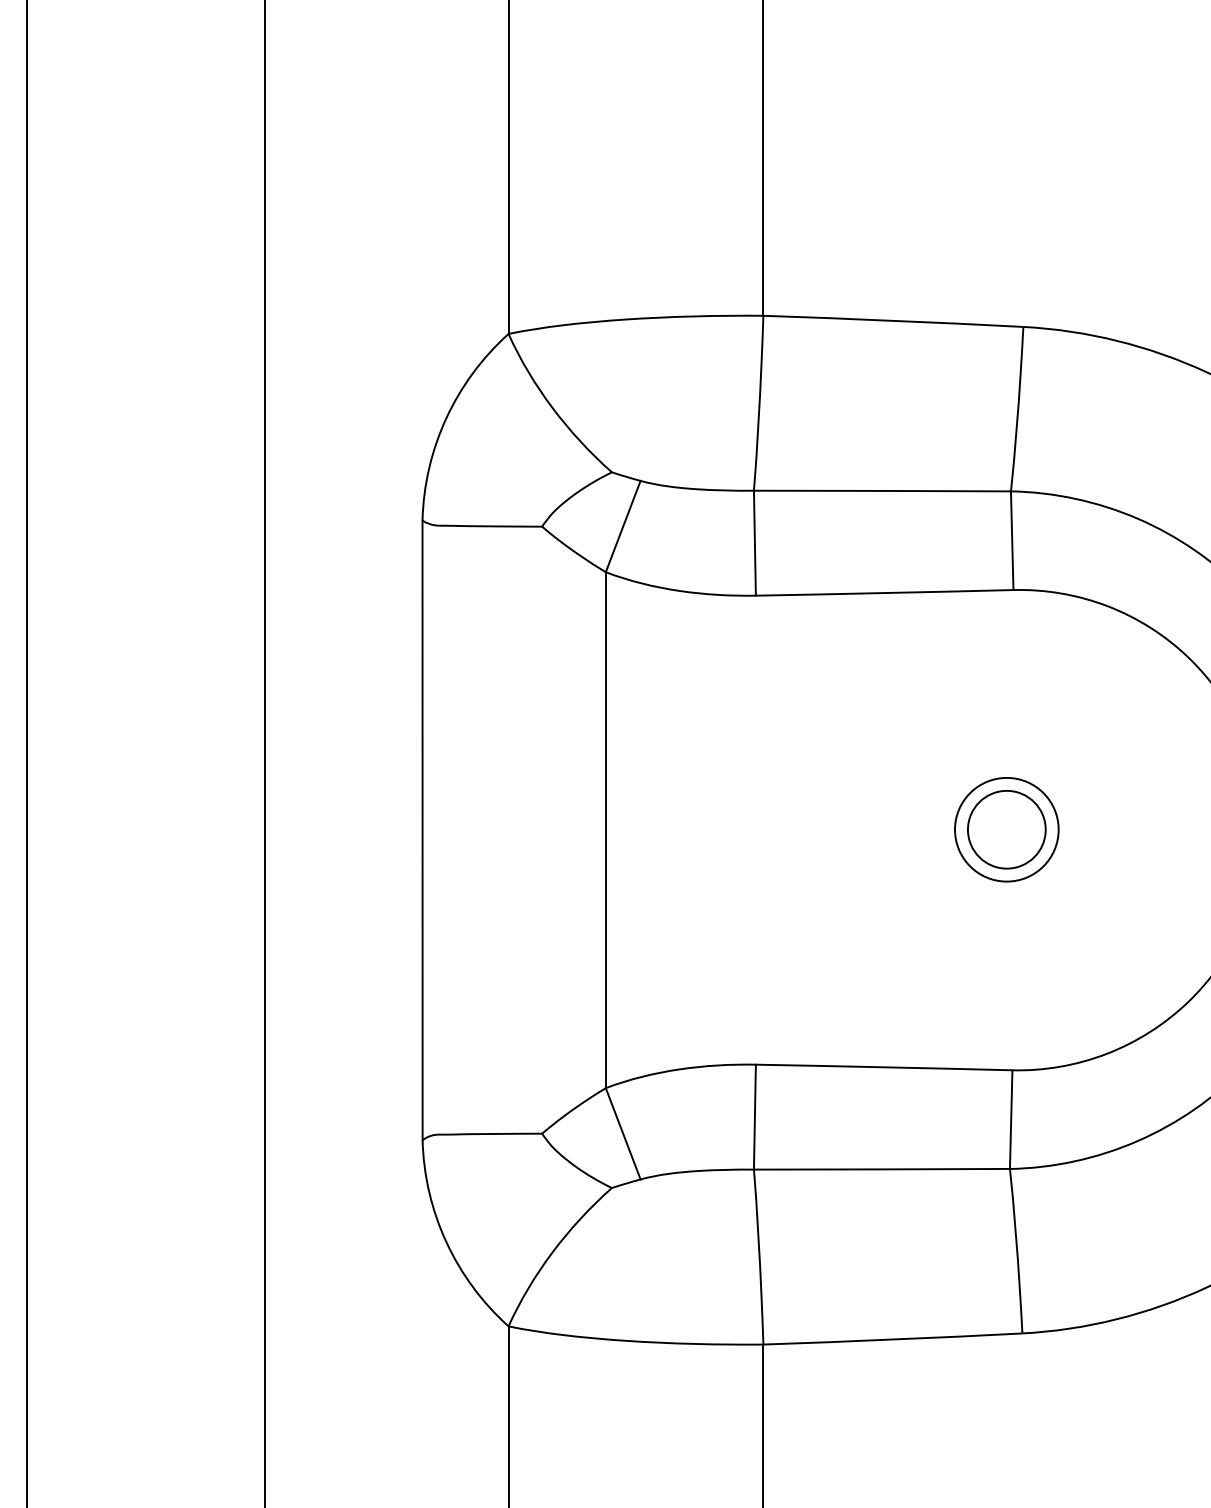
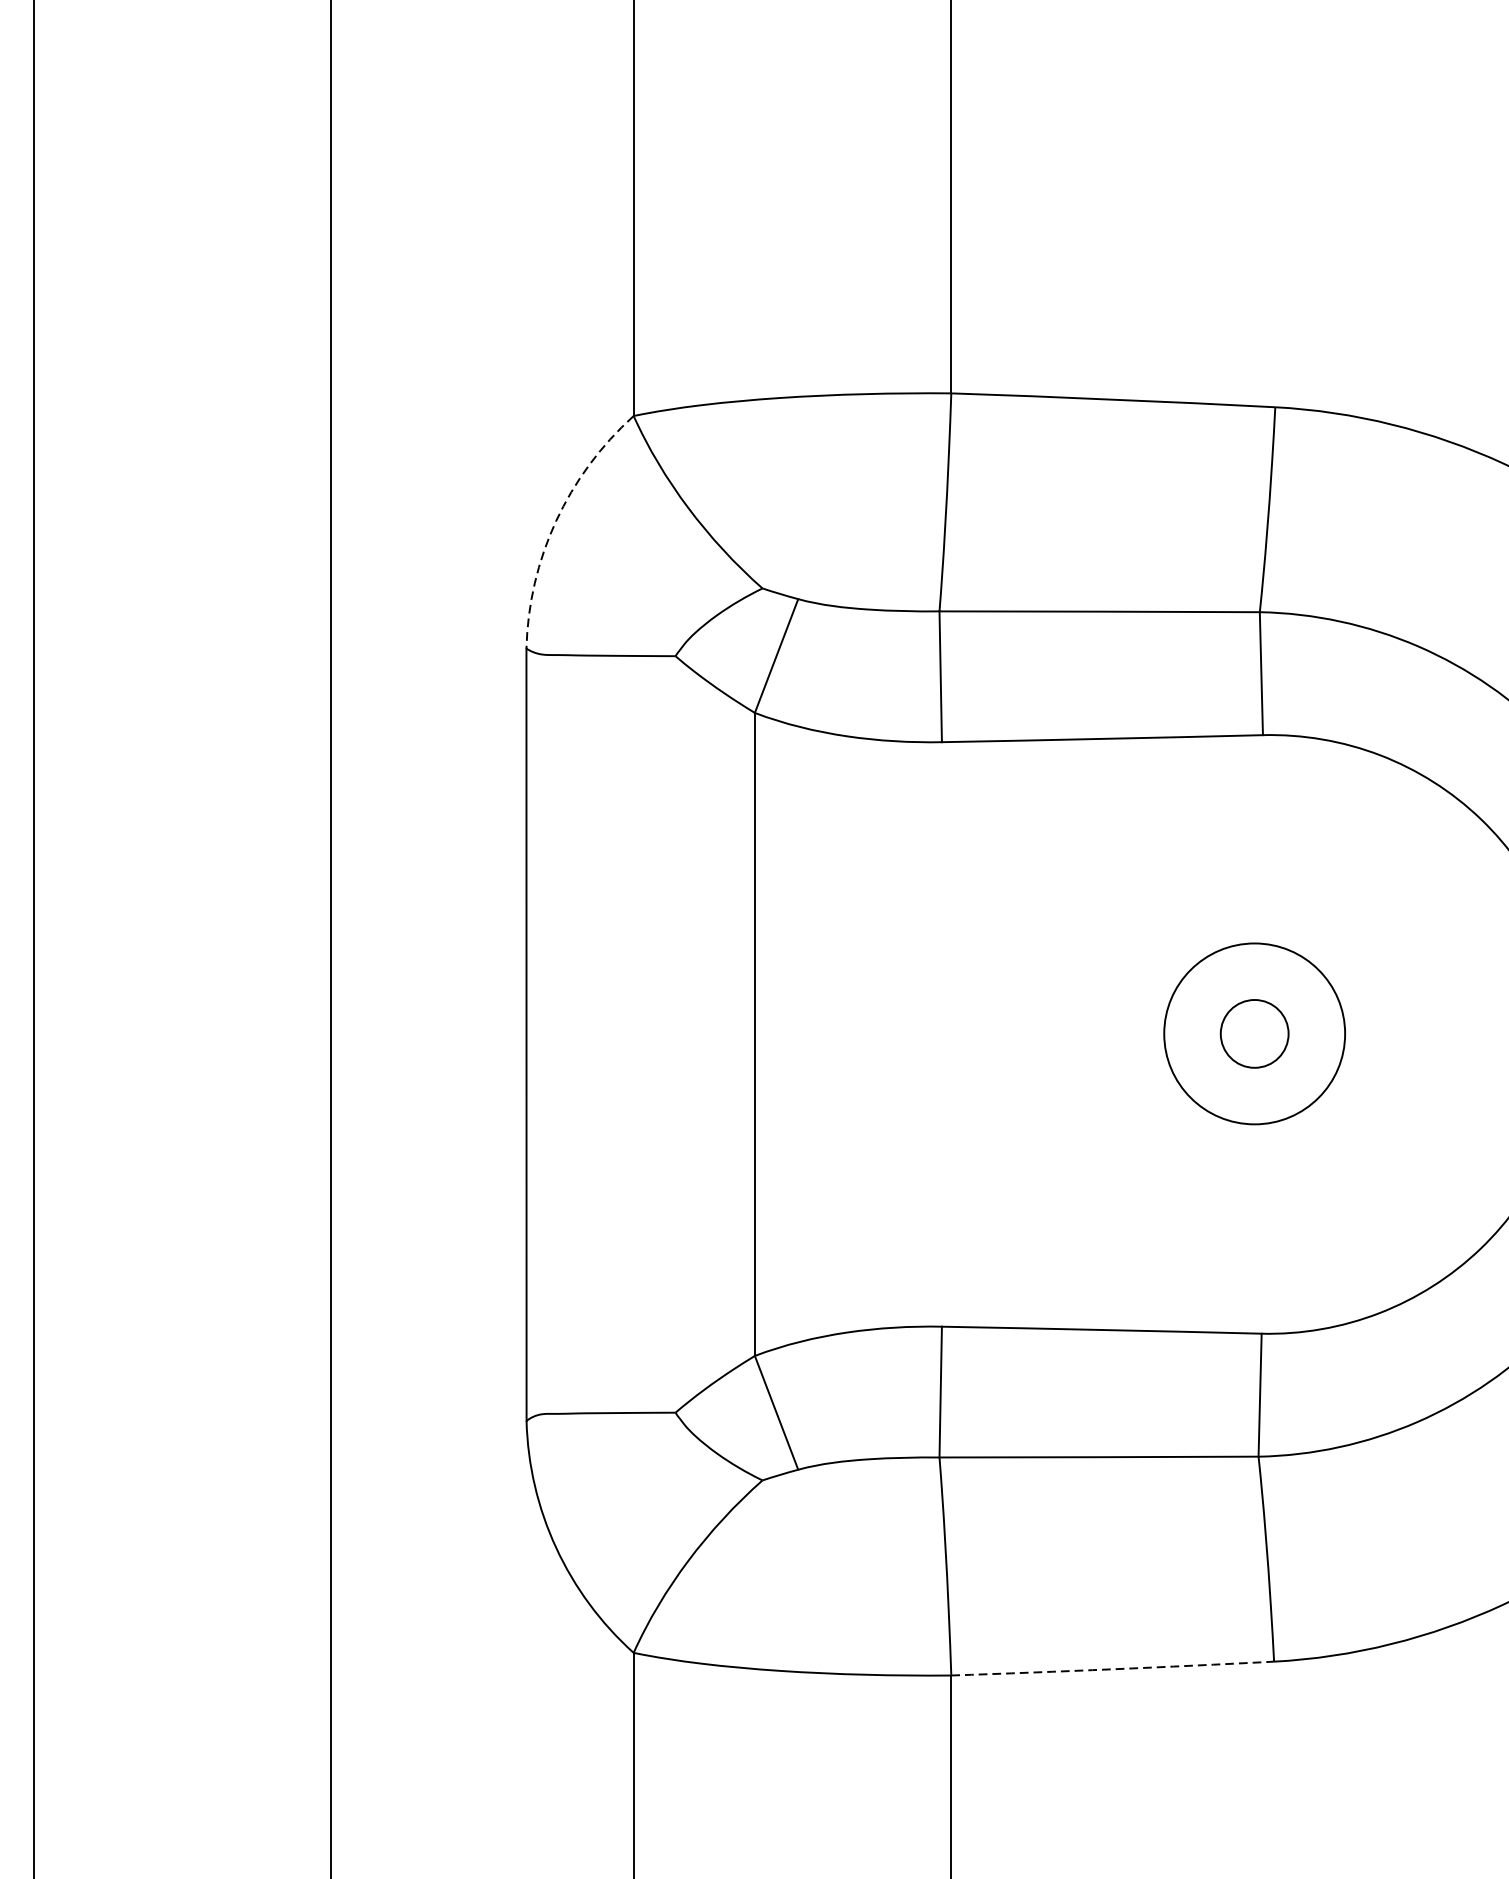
arc: (446, 418) -> (556, 521), solid -> dashed
circle: (1006, 829) -> (1254, 1033), size x0.7
circle: (1006, 829) -> (1254, 1033), size x1.4
arc: (892, 1339) -> (1112, 1669), solid -> dashed

